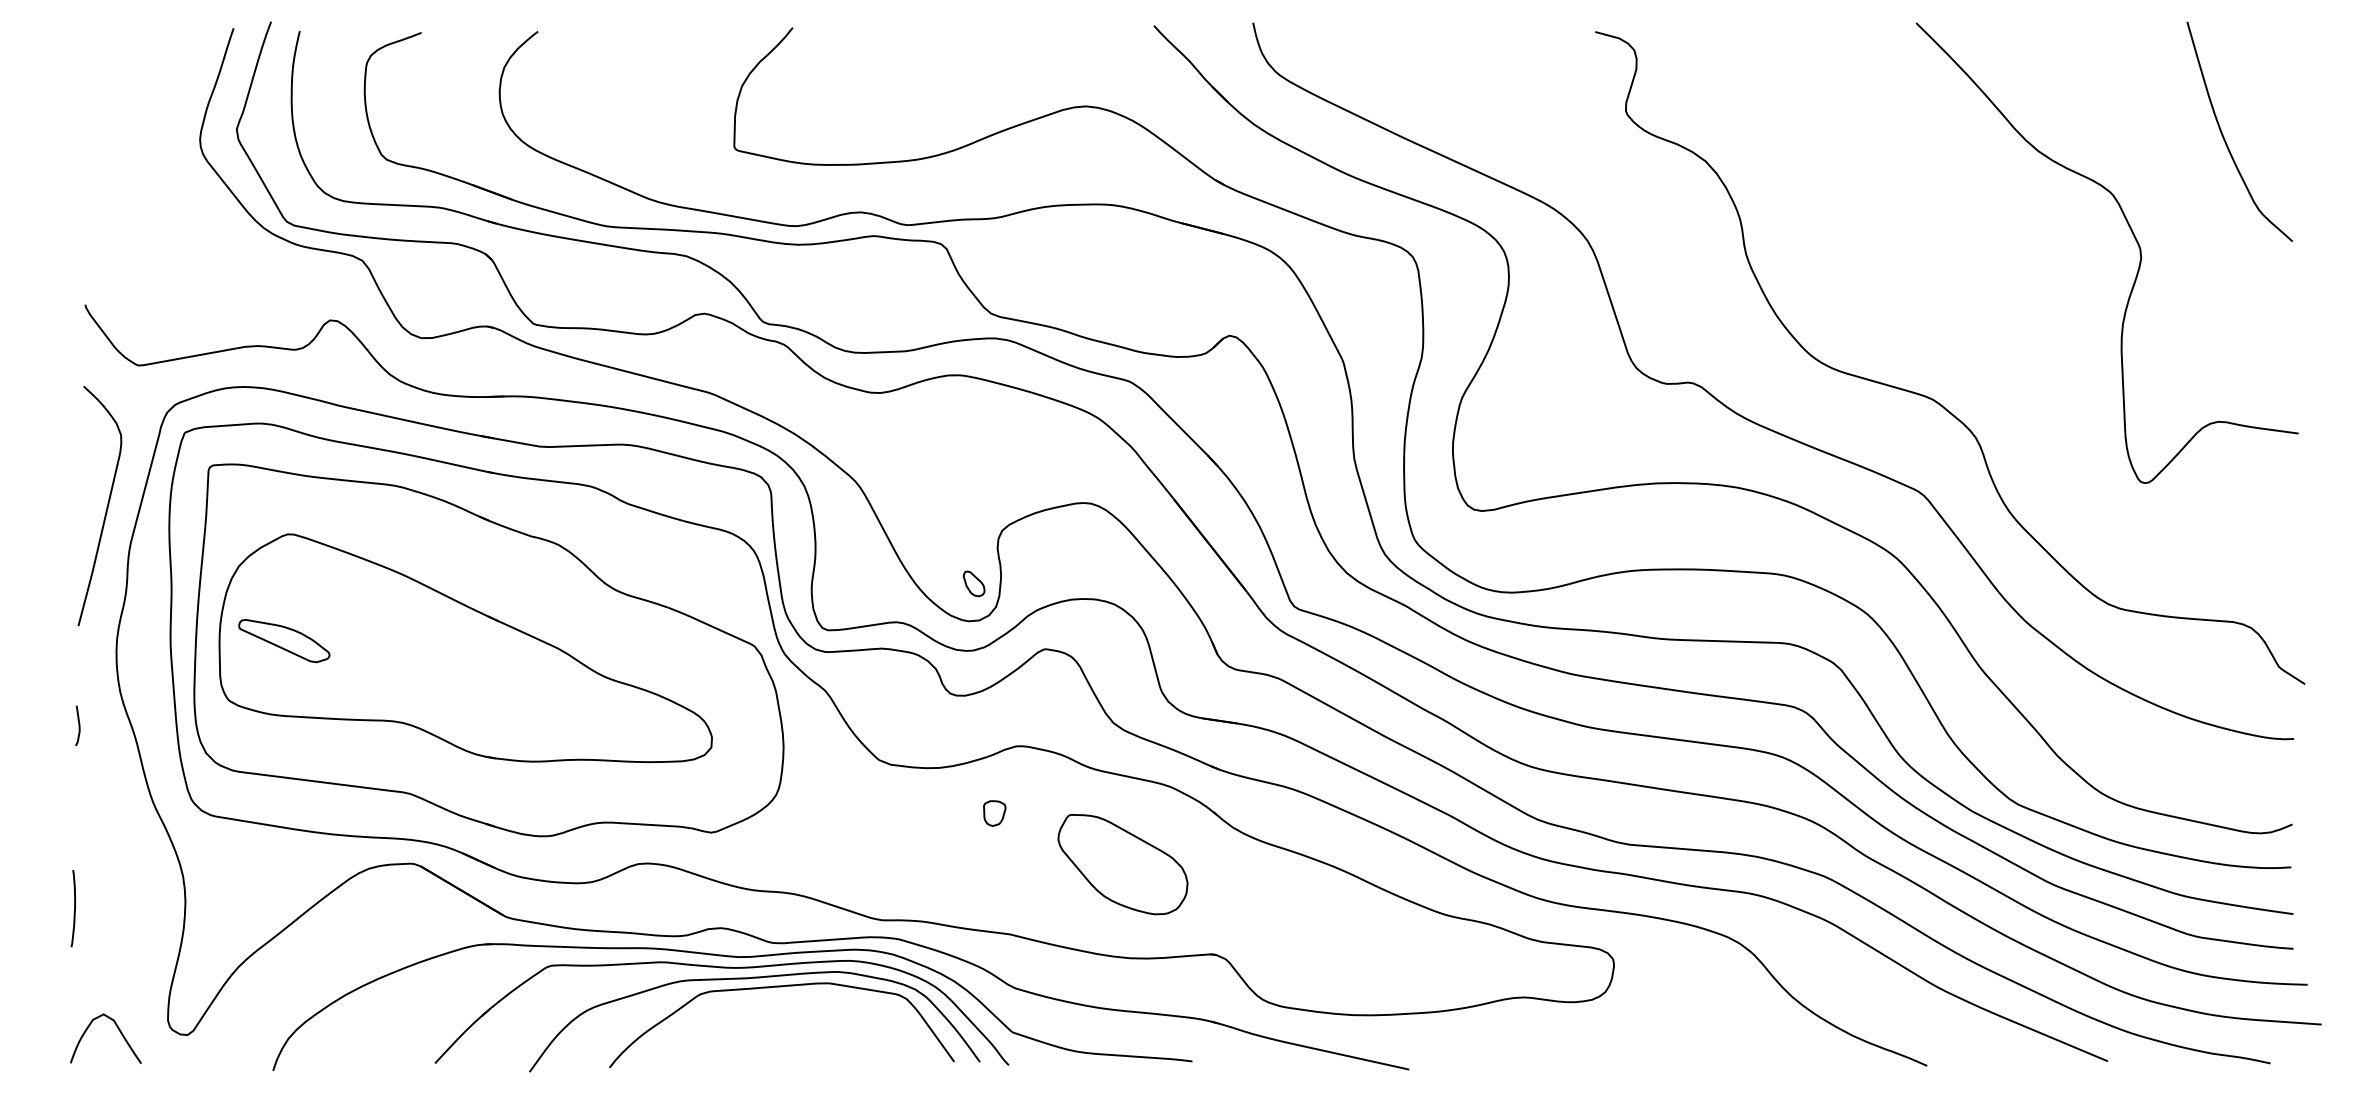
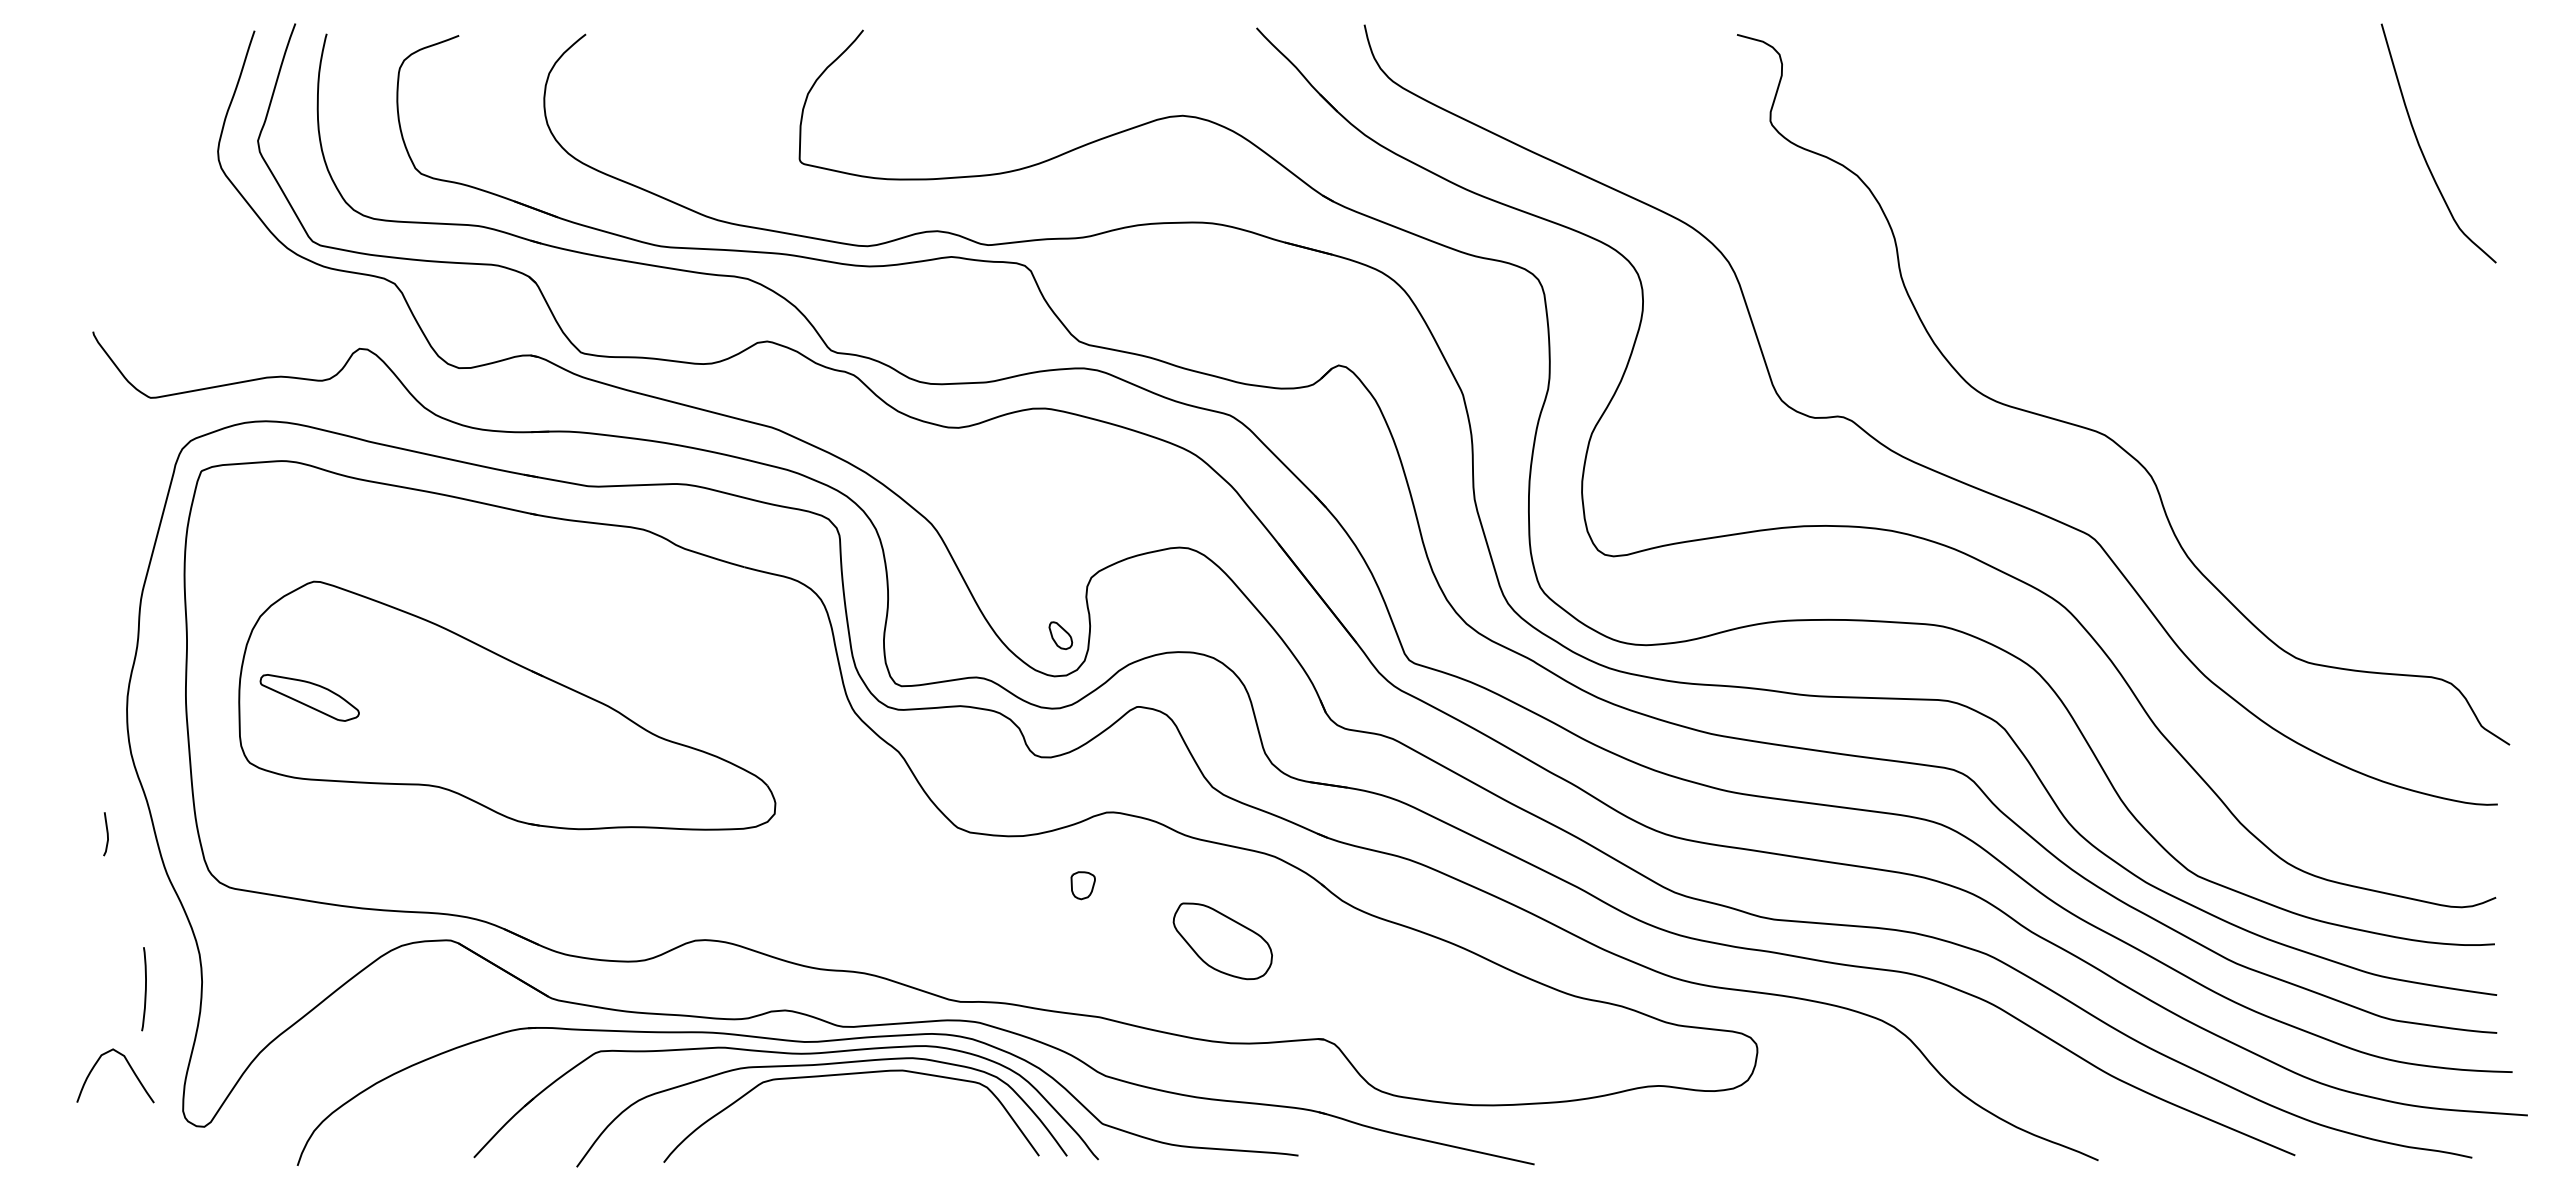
curve: (2134, 239) -> (2324, 260), removed
curve: (106, 505) -> (116, 550), removed
part: (488, 649) -> (532, 707), removed
line: (78, 726) -> (106, 834), moved
part: (1122, 864) -> (1222, 941), size x0.7
curve: (74, 908) -> (145, 989), moved
curve: (117, 1029) -> (128, 1065), moved

